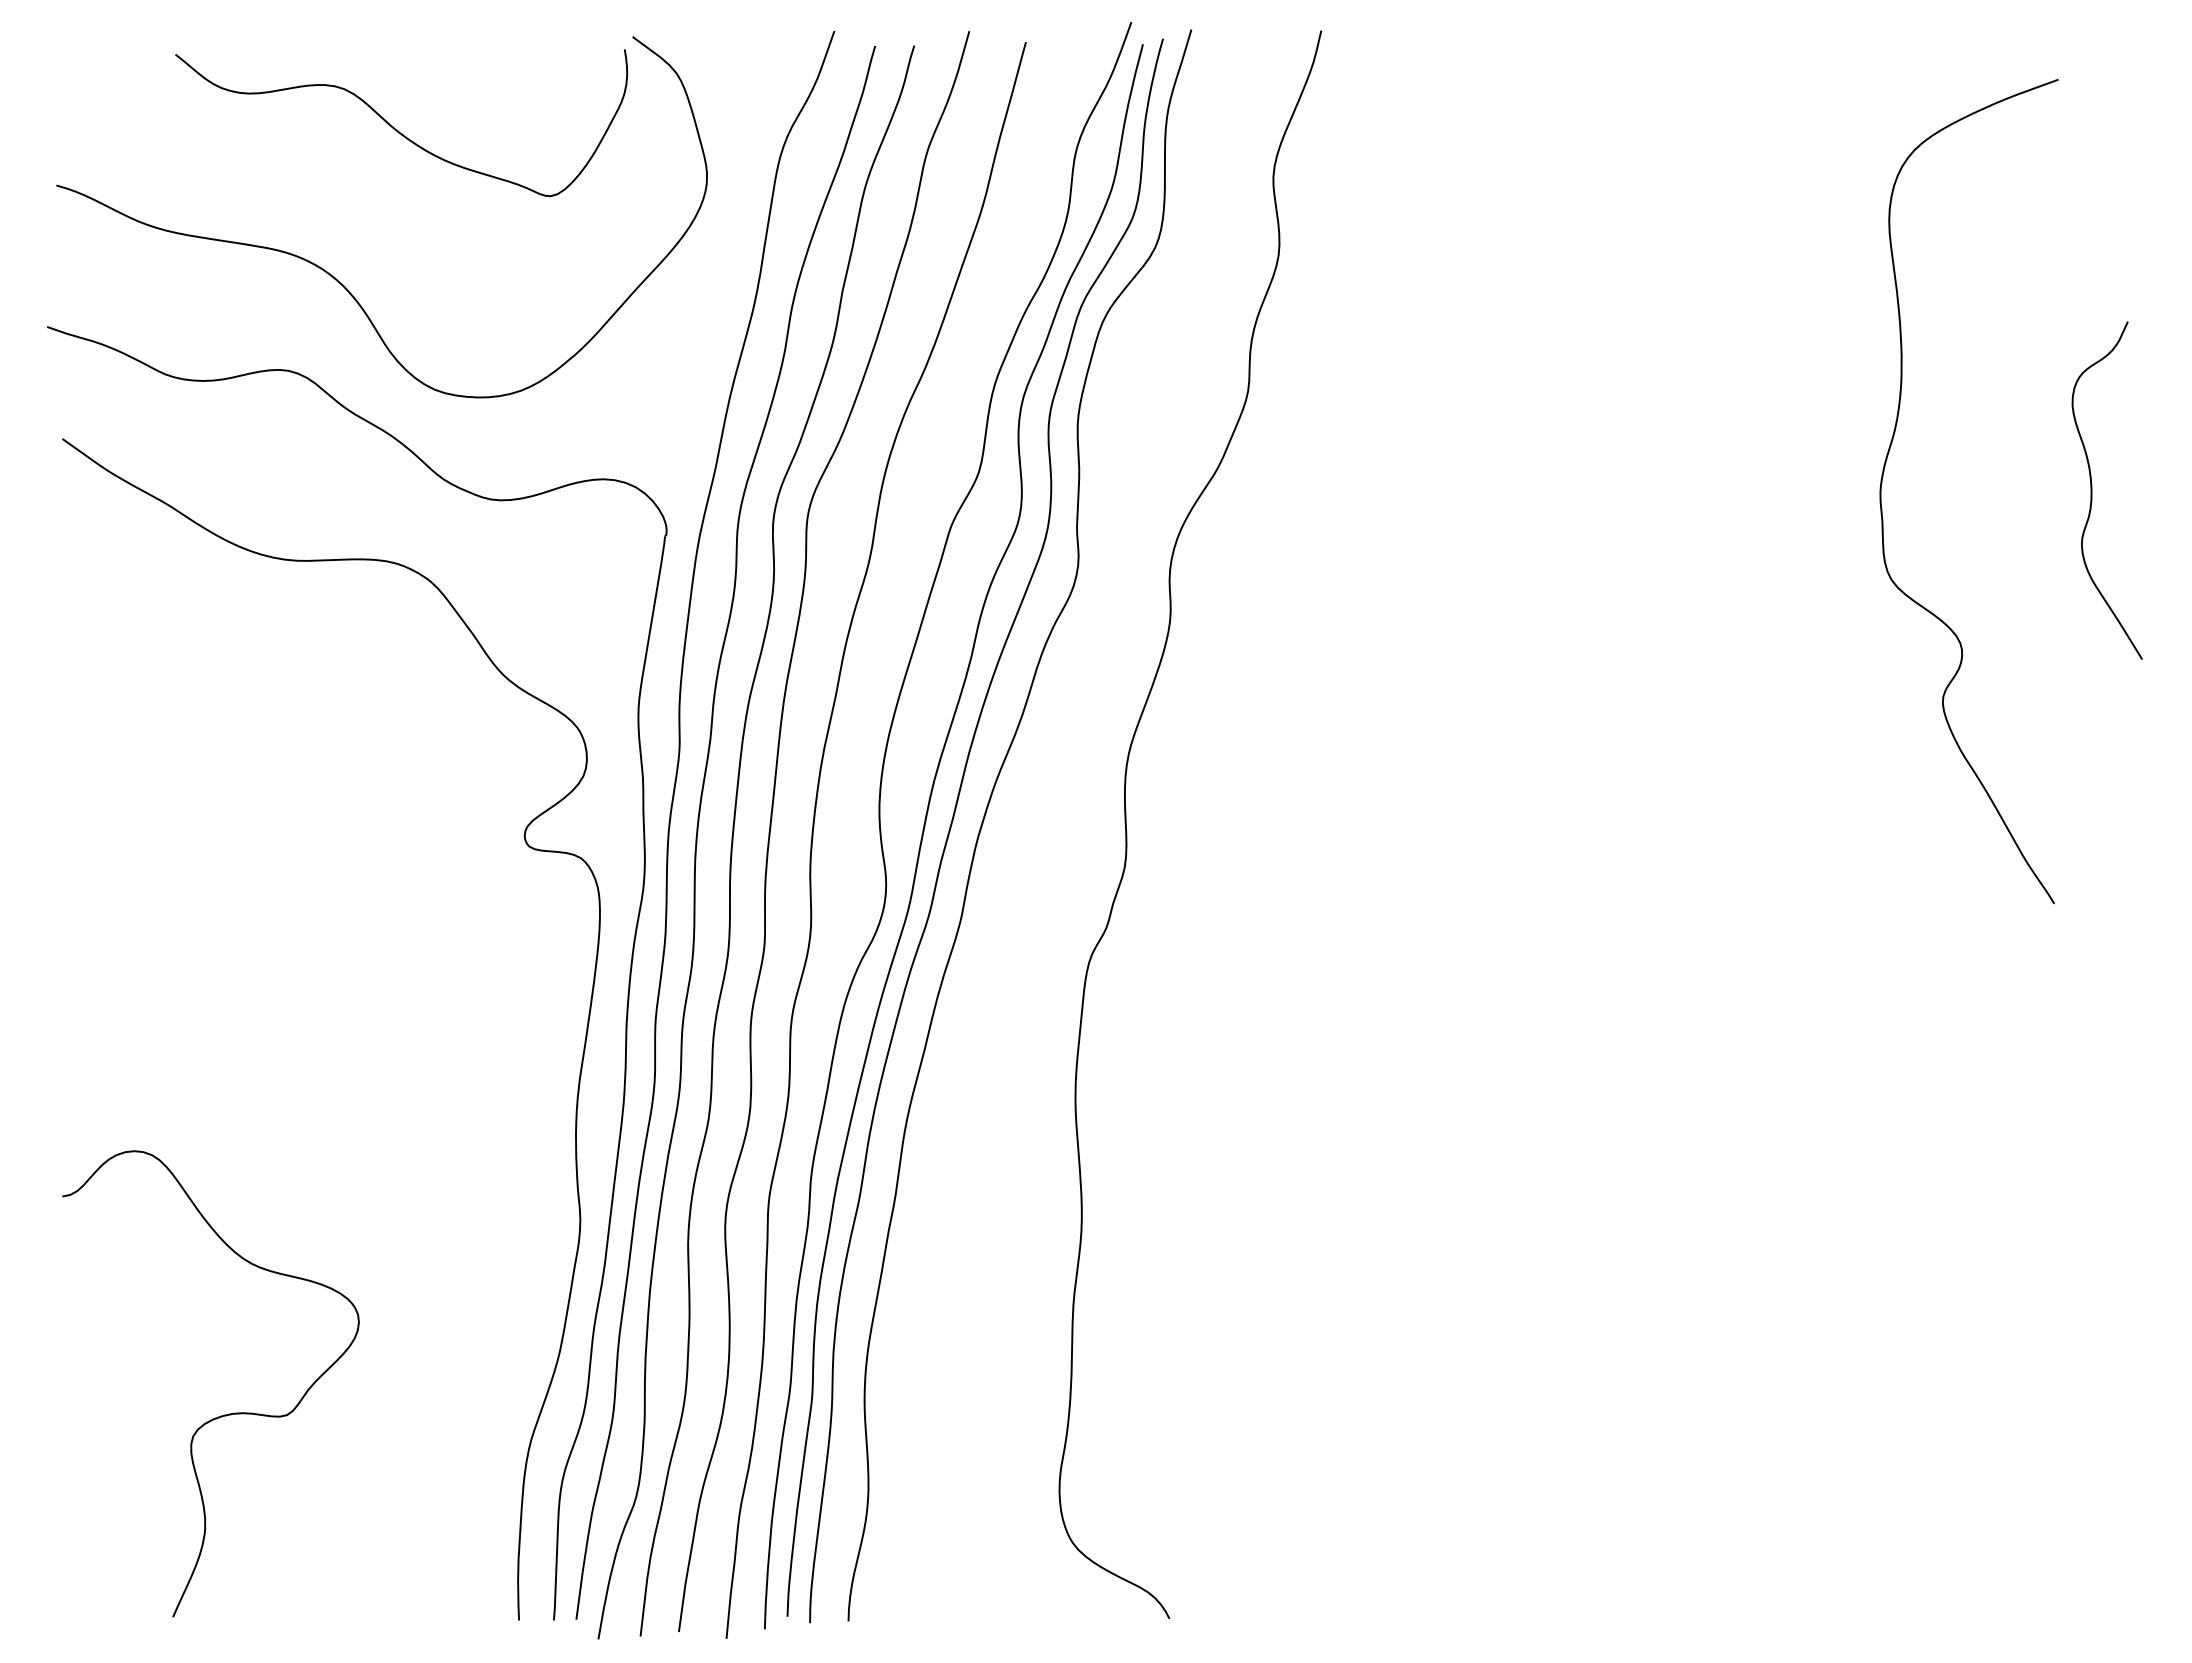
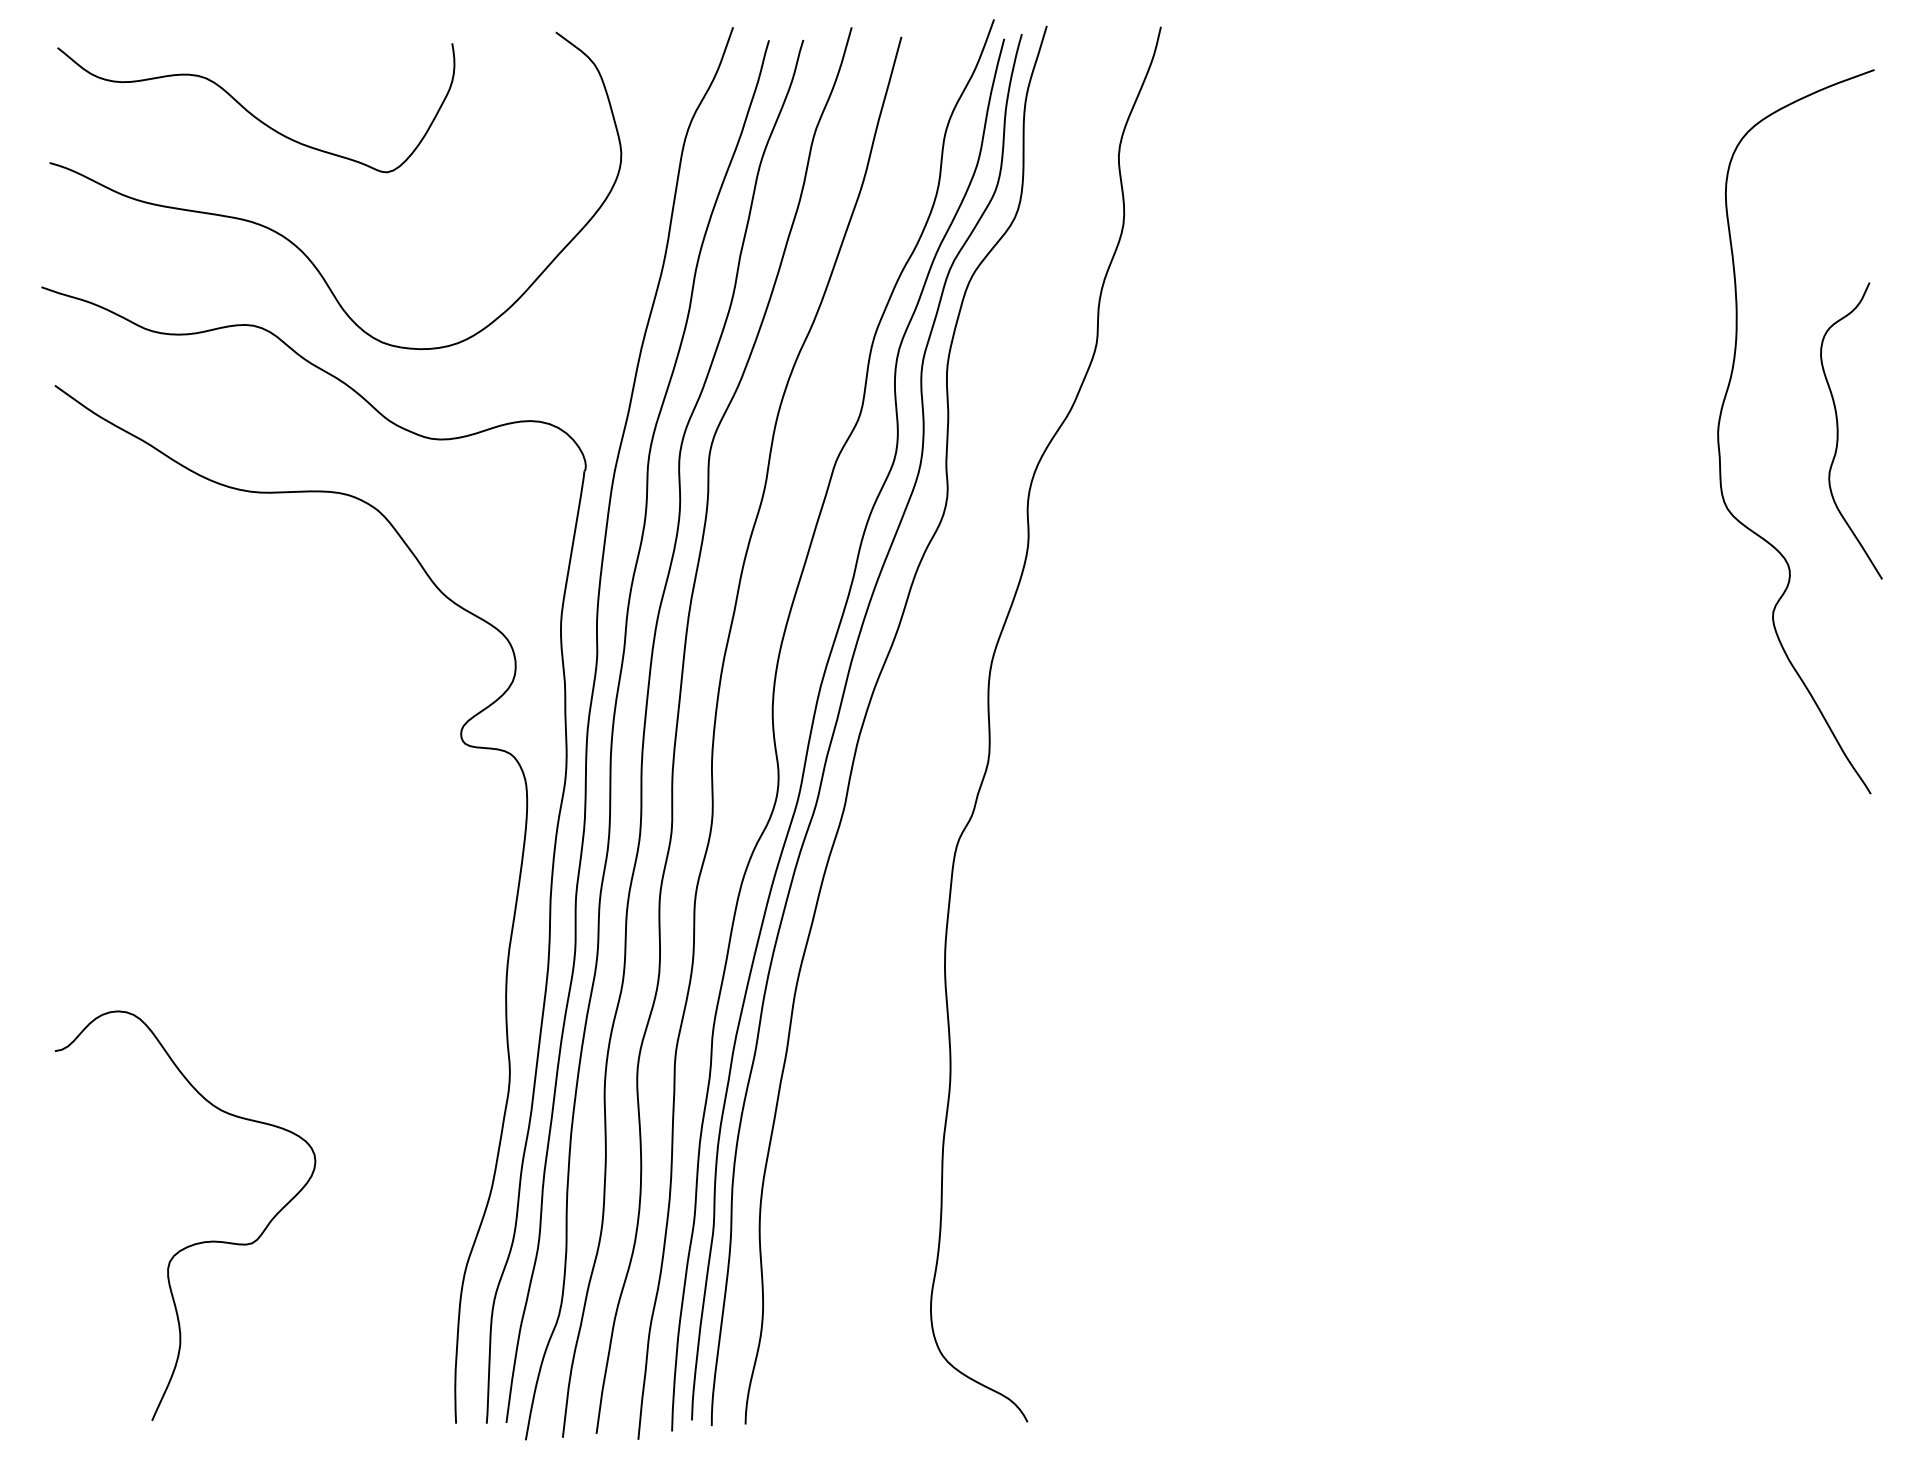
curve: (398, 130) -> (253, 114), moved
curve: (1884, 472) -> (1721, 415), moved

